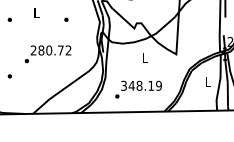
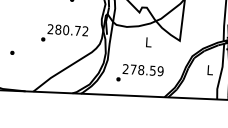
text: (47, 54) -> (64, 34), moved
text: (137, 85) -> (139, 69), 348.19 -> 278.59

